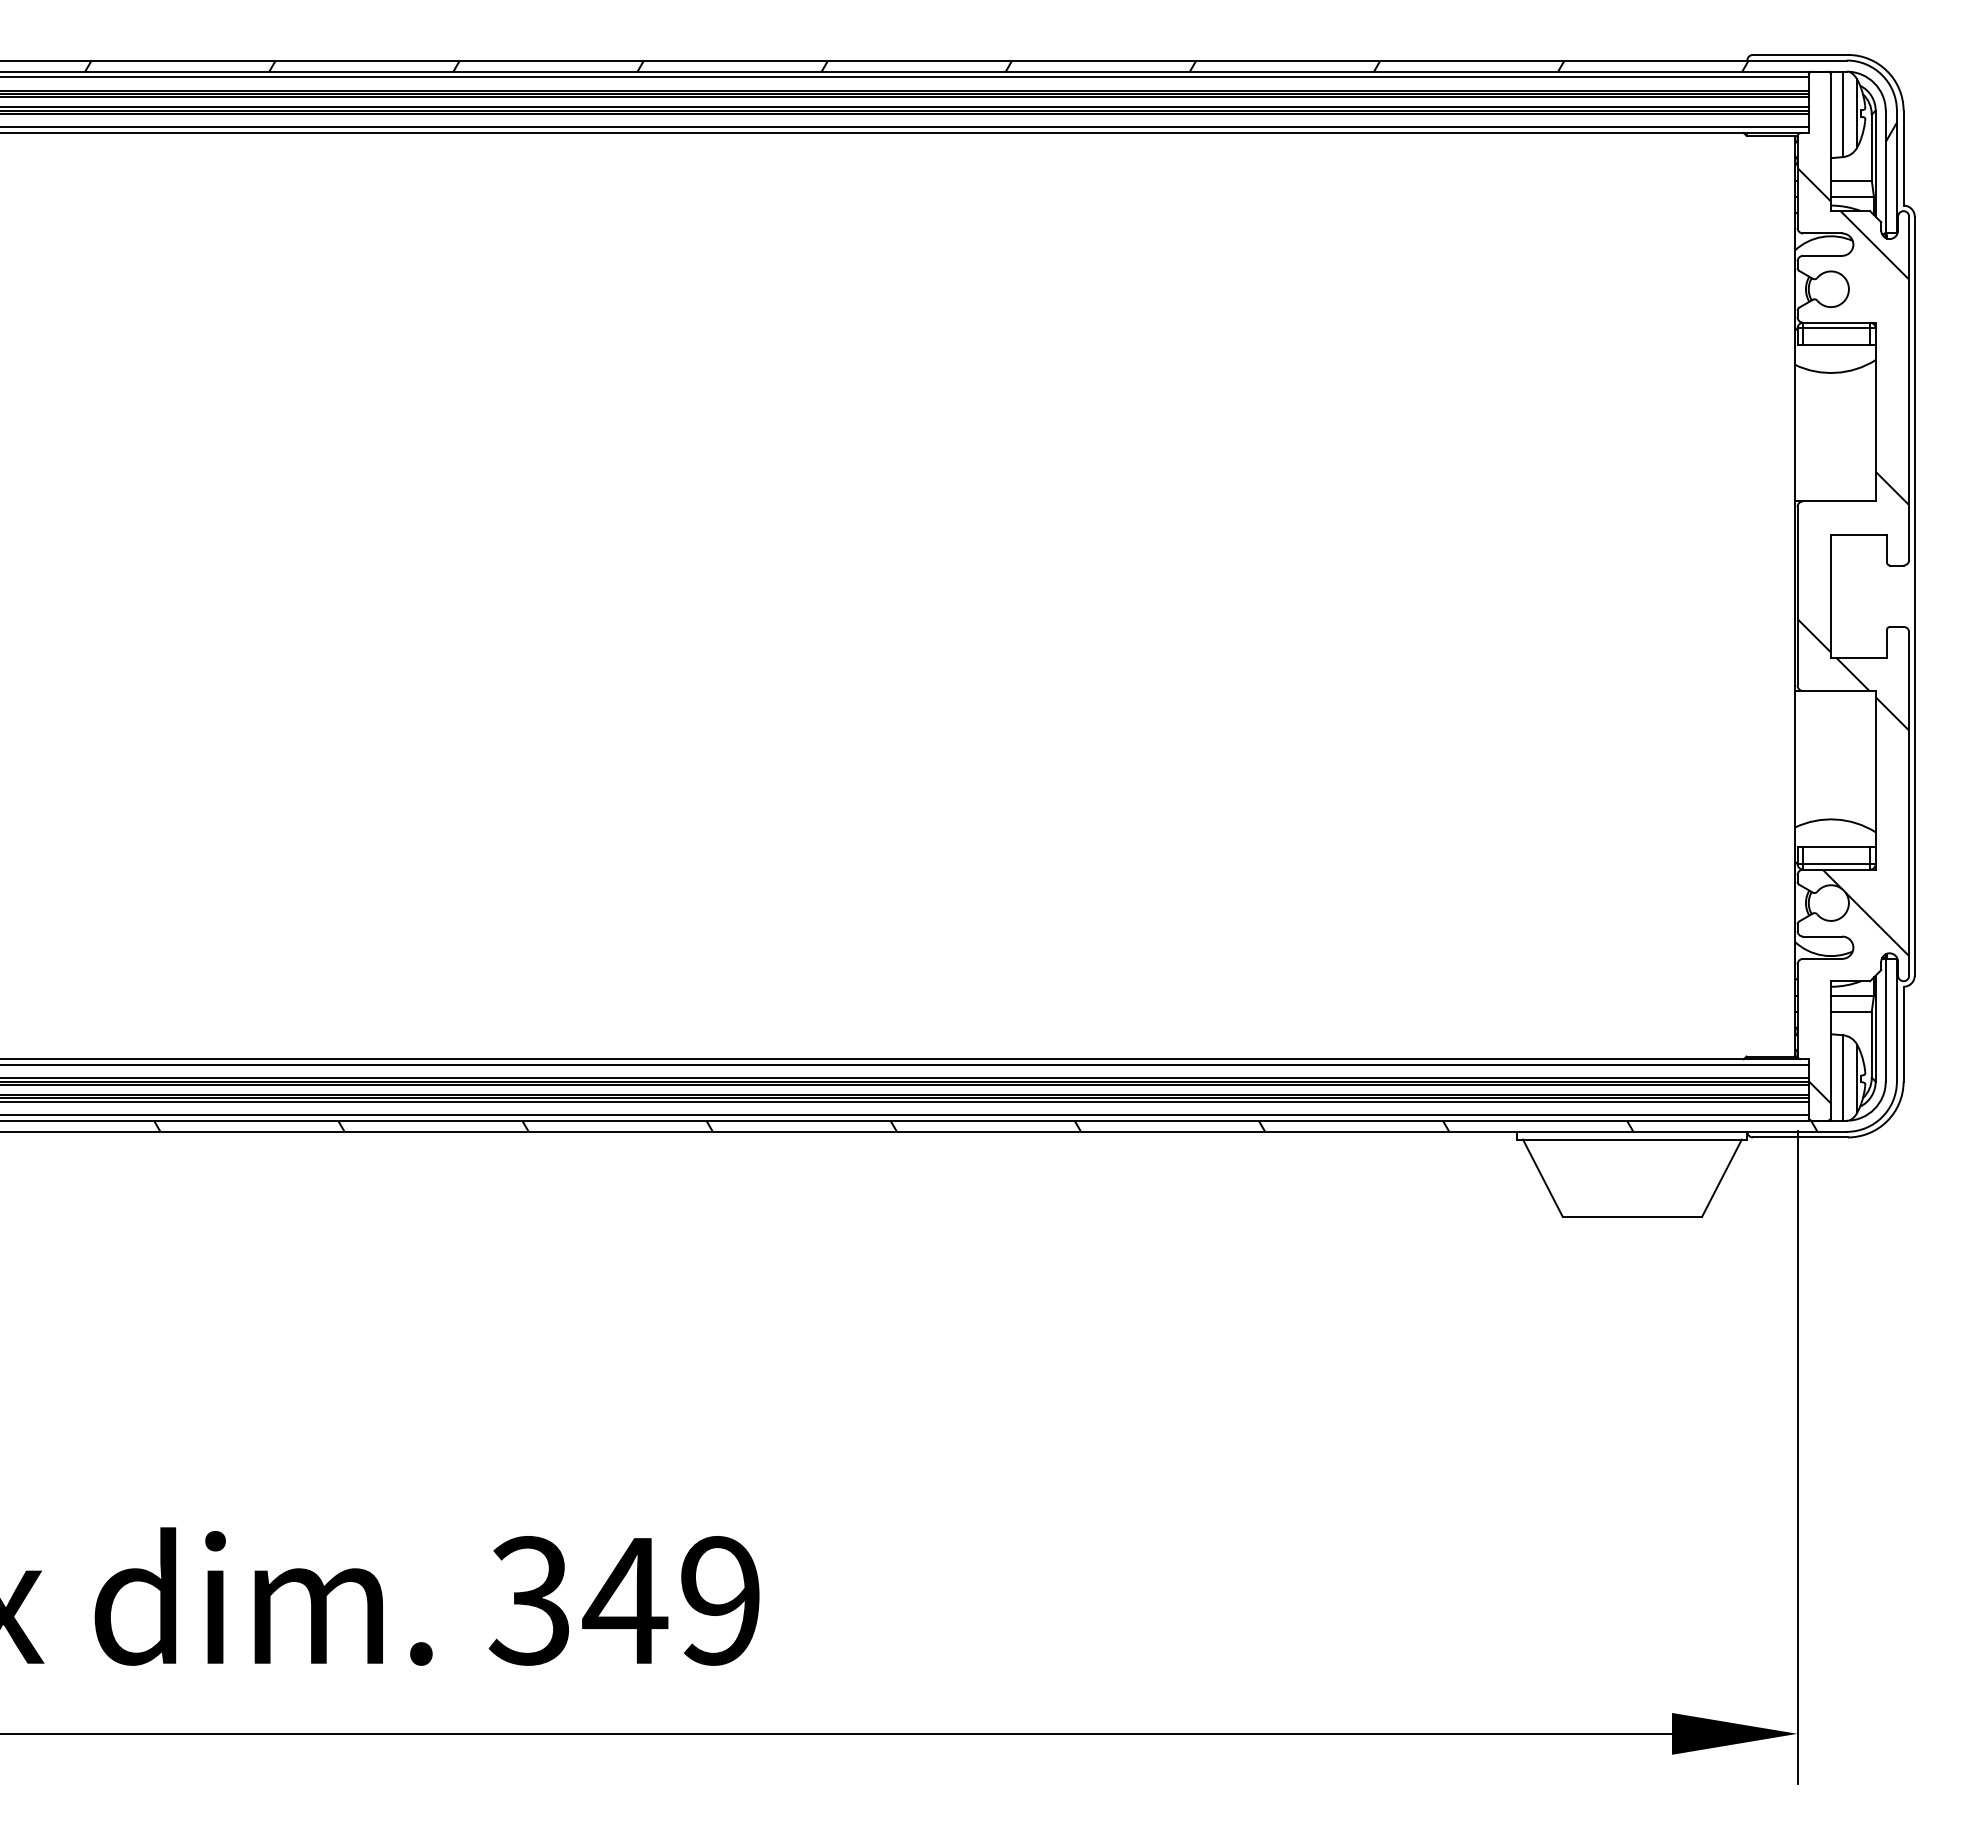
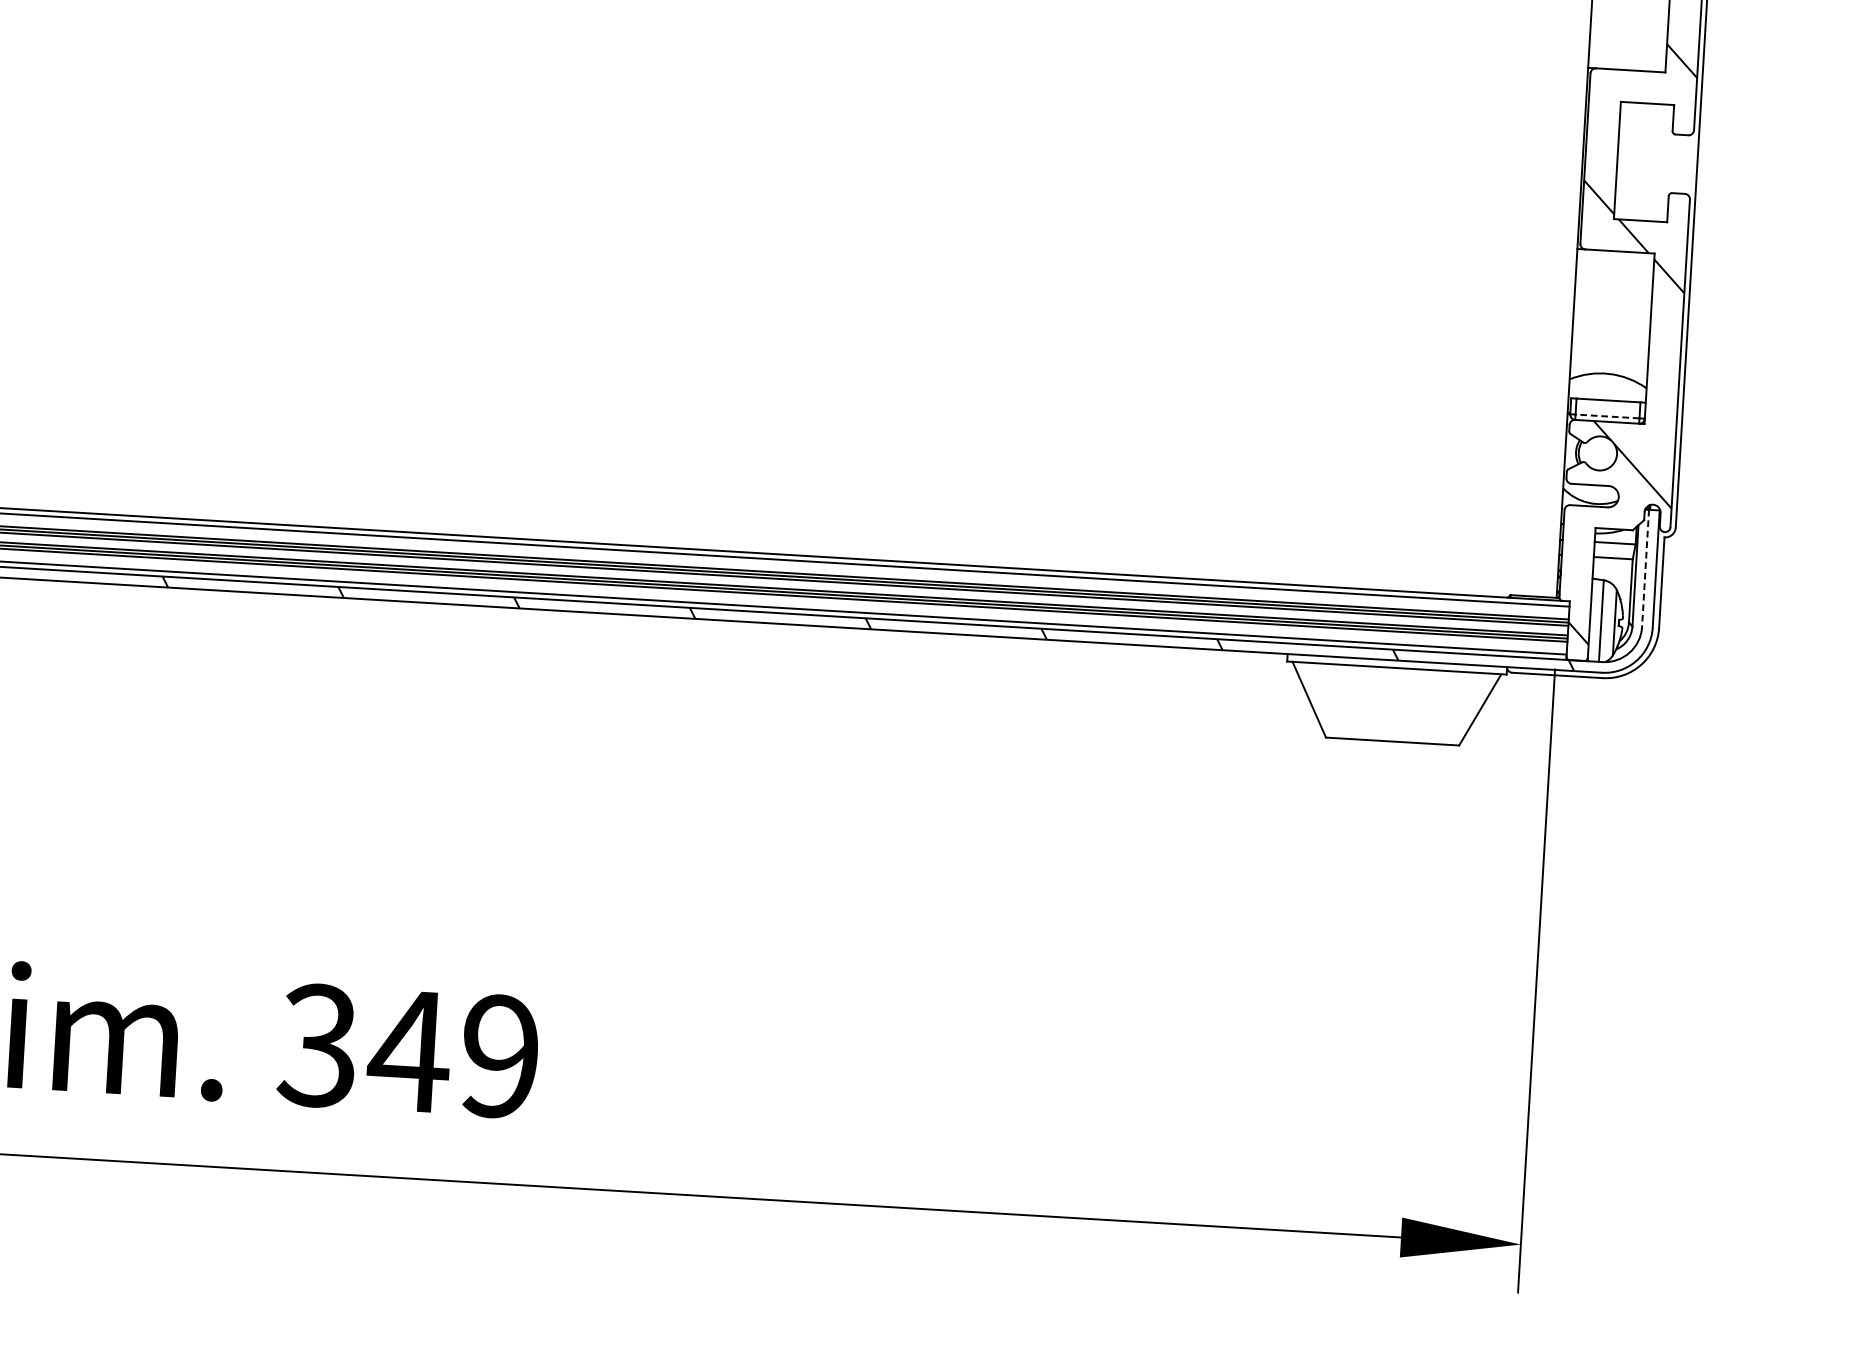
line: (1836, 864) -> (1607, 416), solid -> dashed
line: (1885, 1020) -> (1645, 568), solid -> dashed

